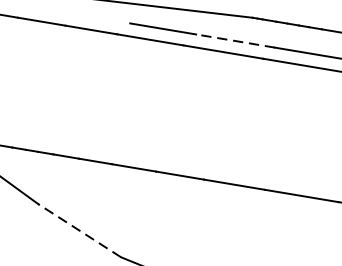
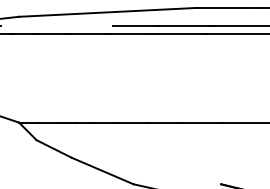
line: (234, 40) -> (185, 25), dashed -> solid
line: (79, 231) -> (102, 171), dashed -> solid

